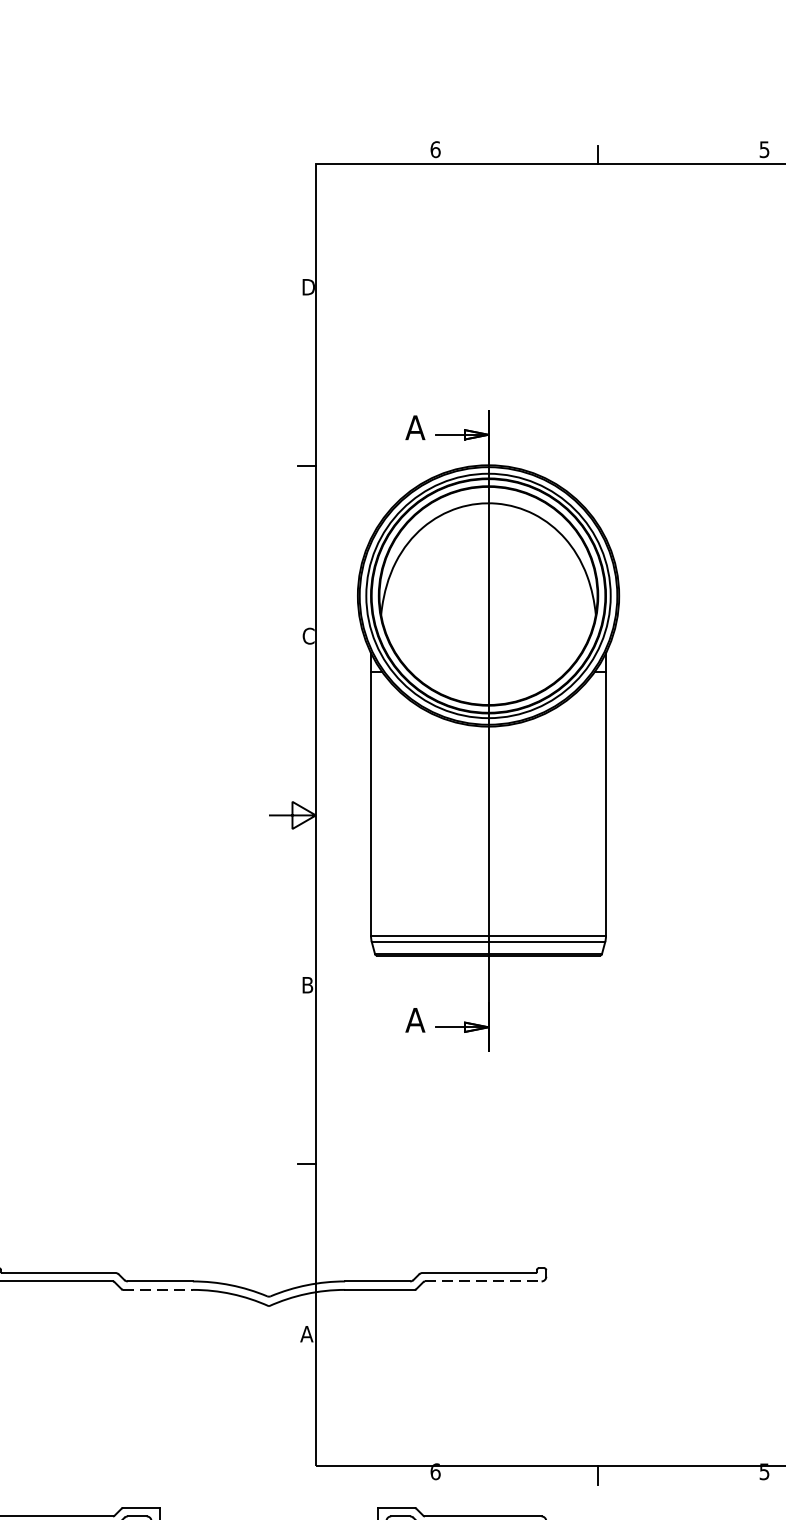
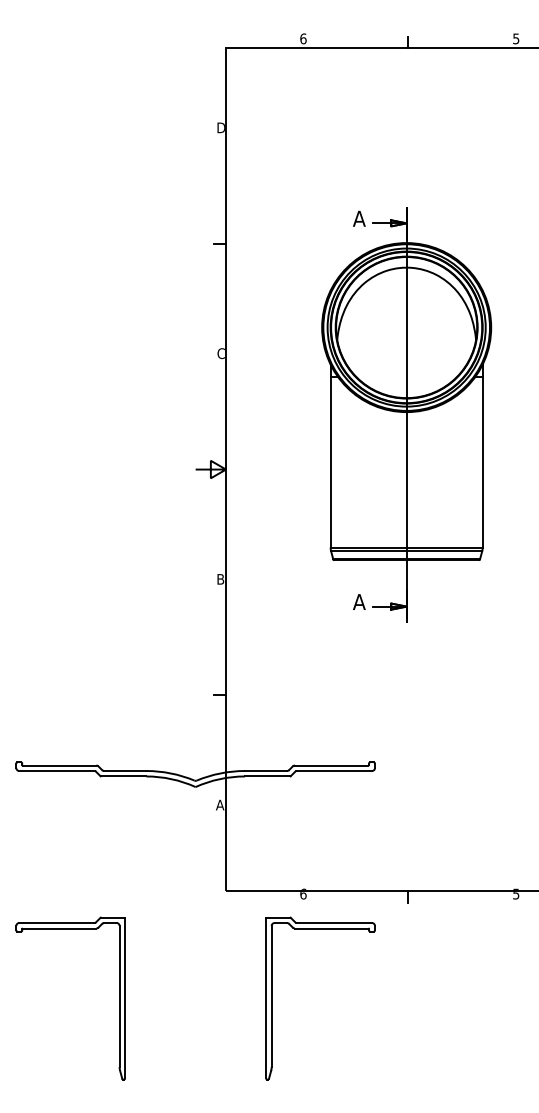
part: (488, 730) -> (406, 414), moved
line: (483, 1282) -> (334, 771), dashed -> solid
line: (158, 1289) -> (124, 776), dashed -> solid

